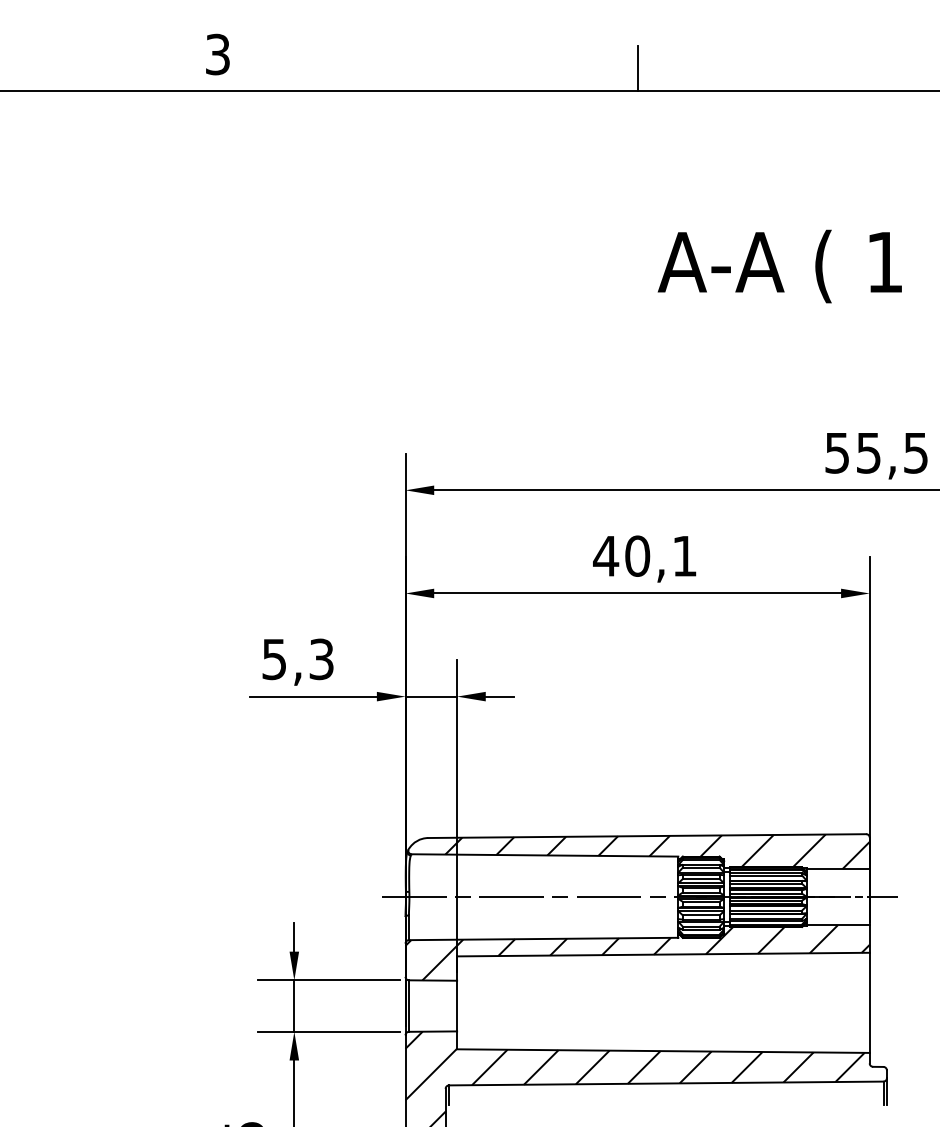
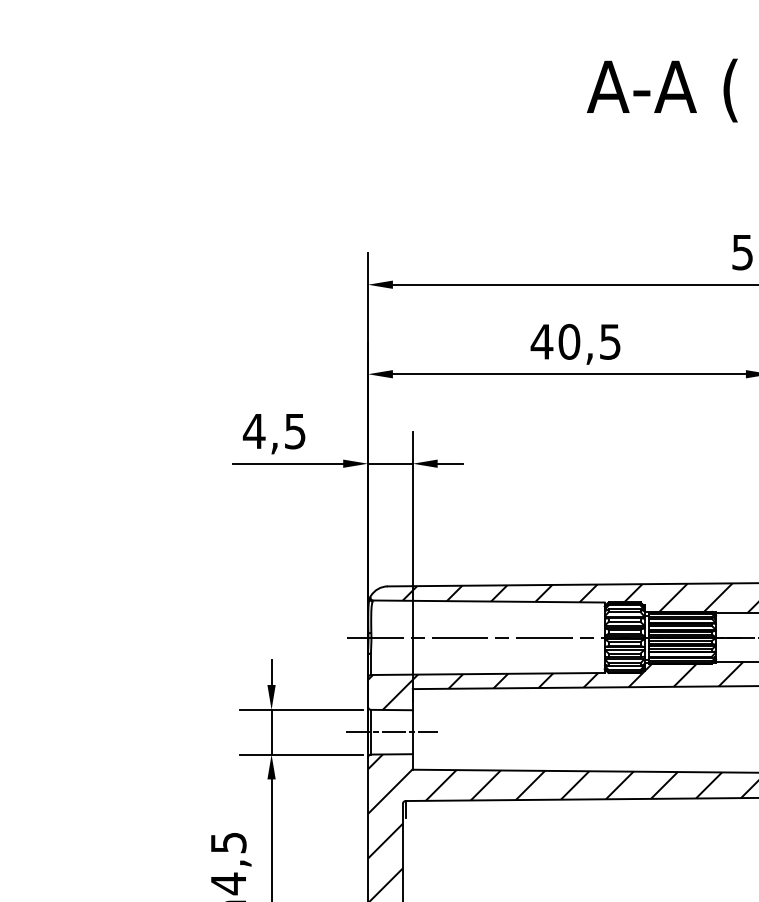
text: (684, 556) -> (610, 342), 40,1 -> 40,5
text: (297, 659) -> (274, 431), 5,3 -> 4,5
line: (432, 1006) -> (391, 732), added

